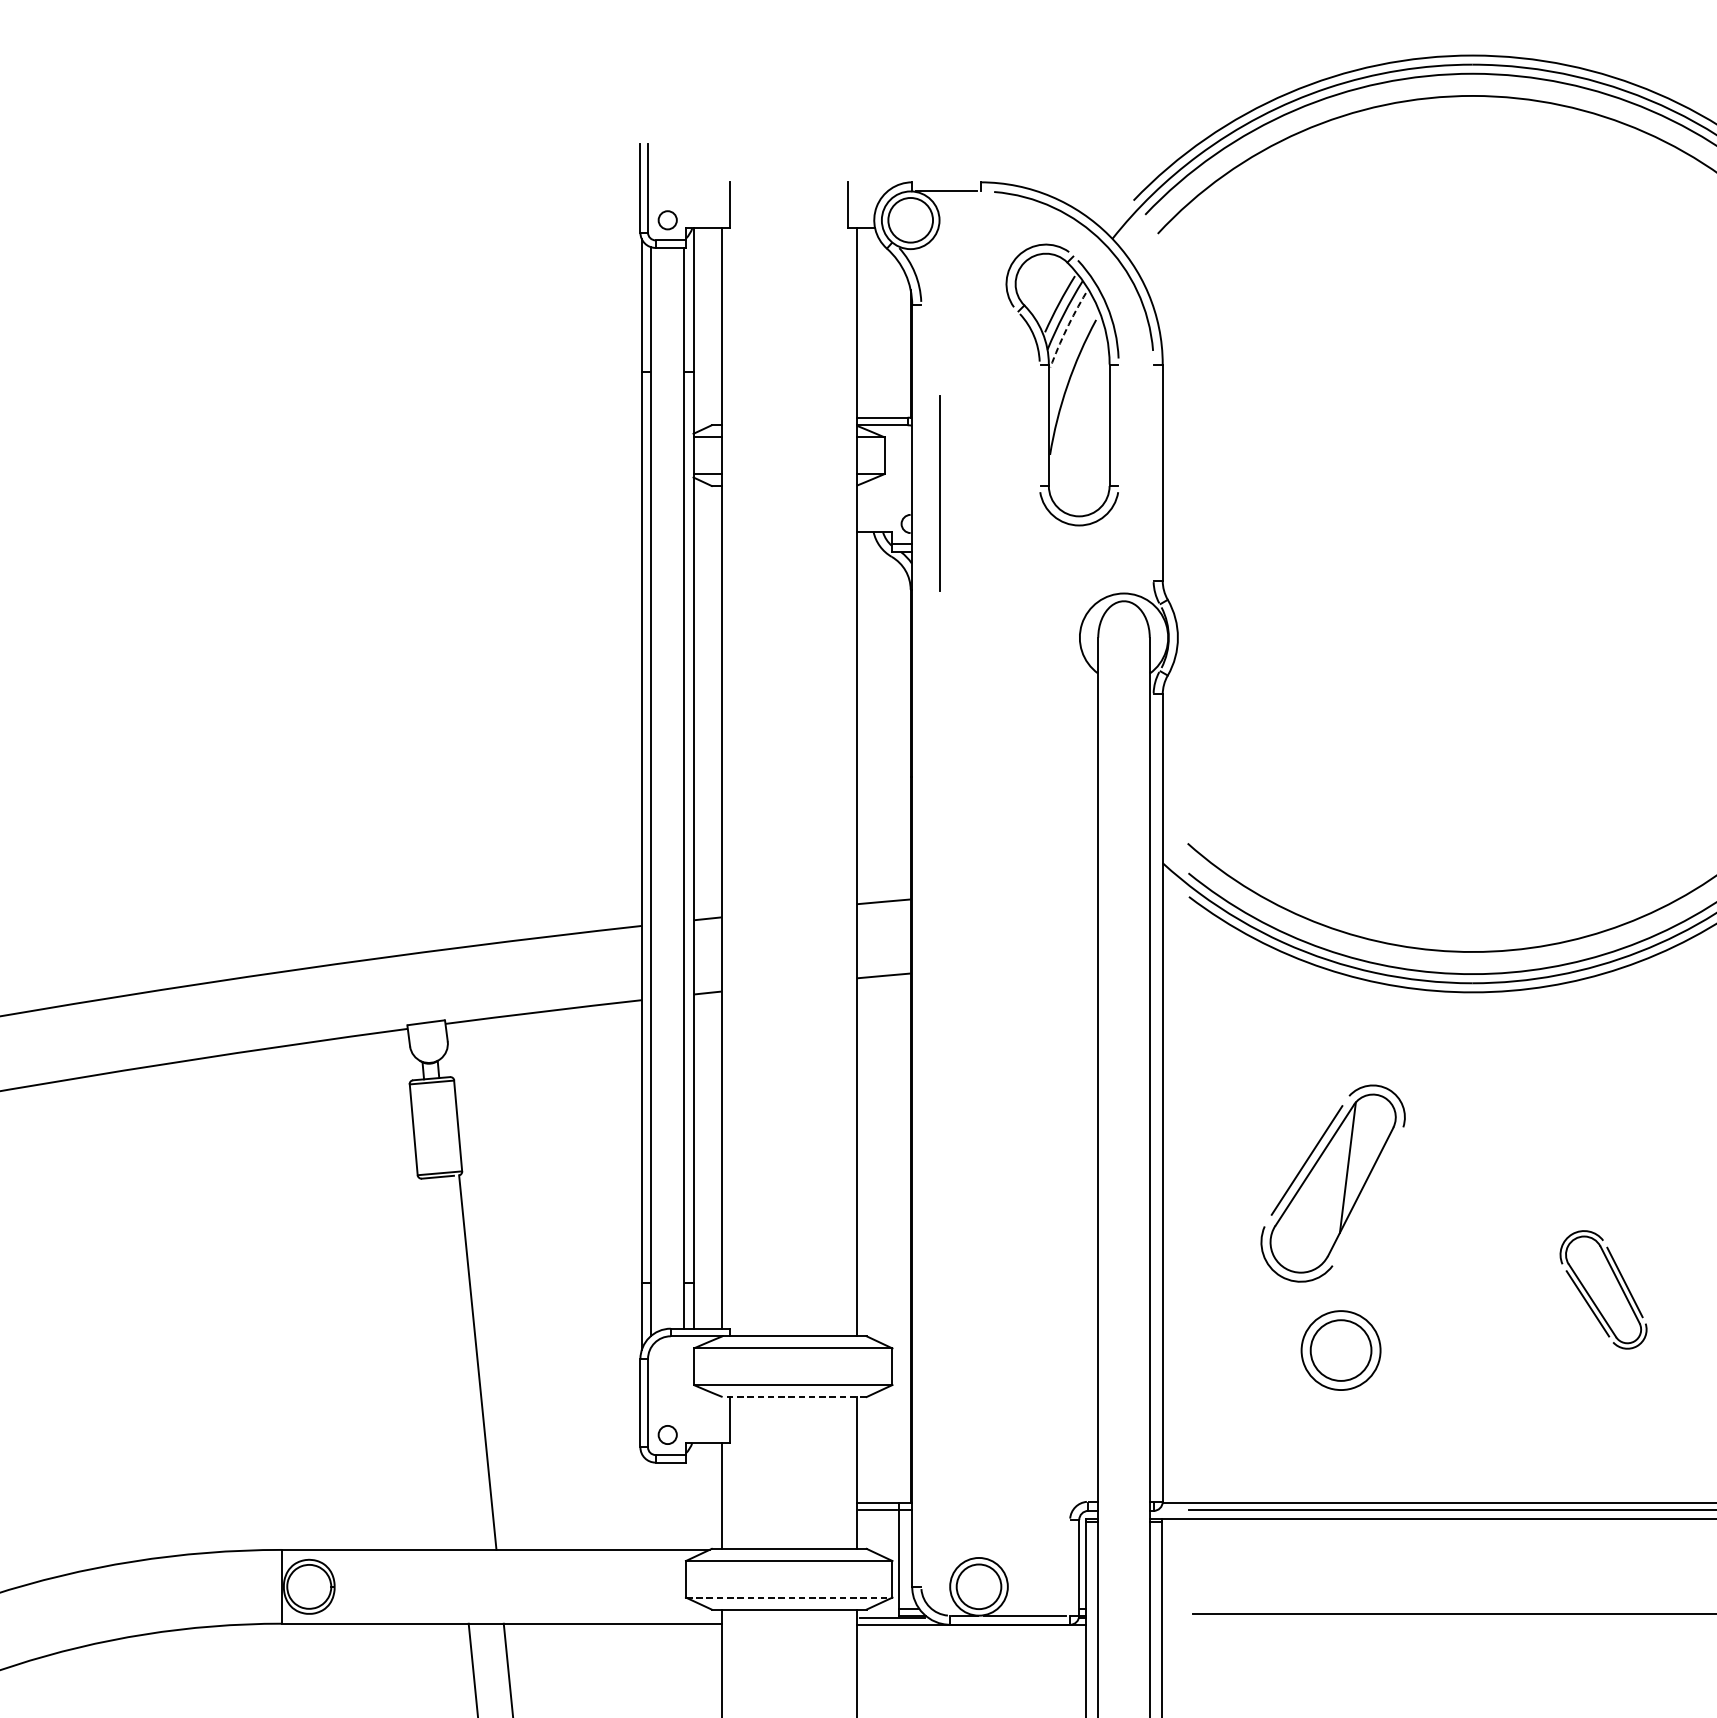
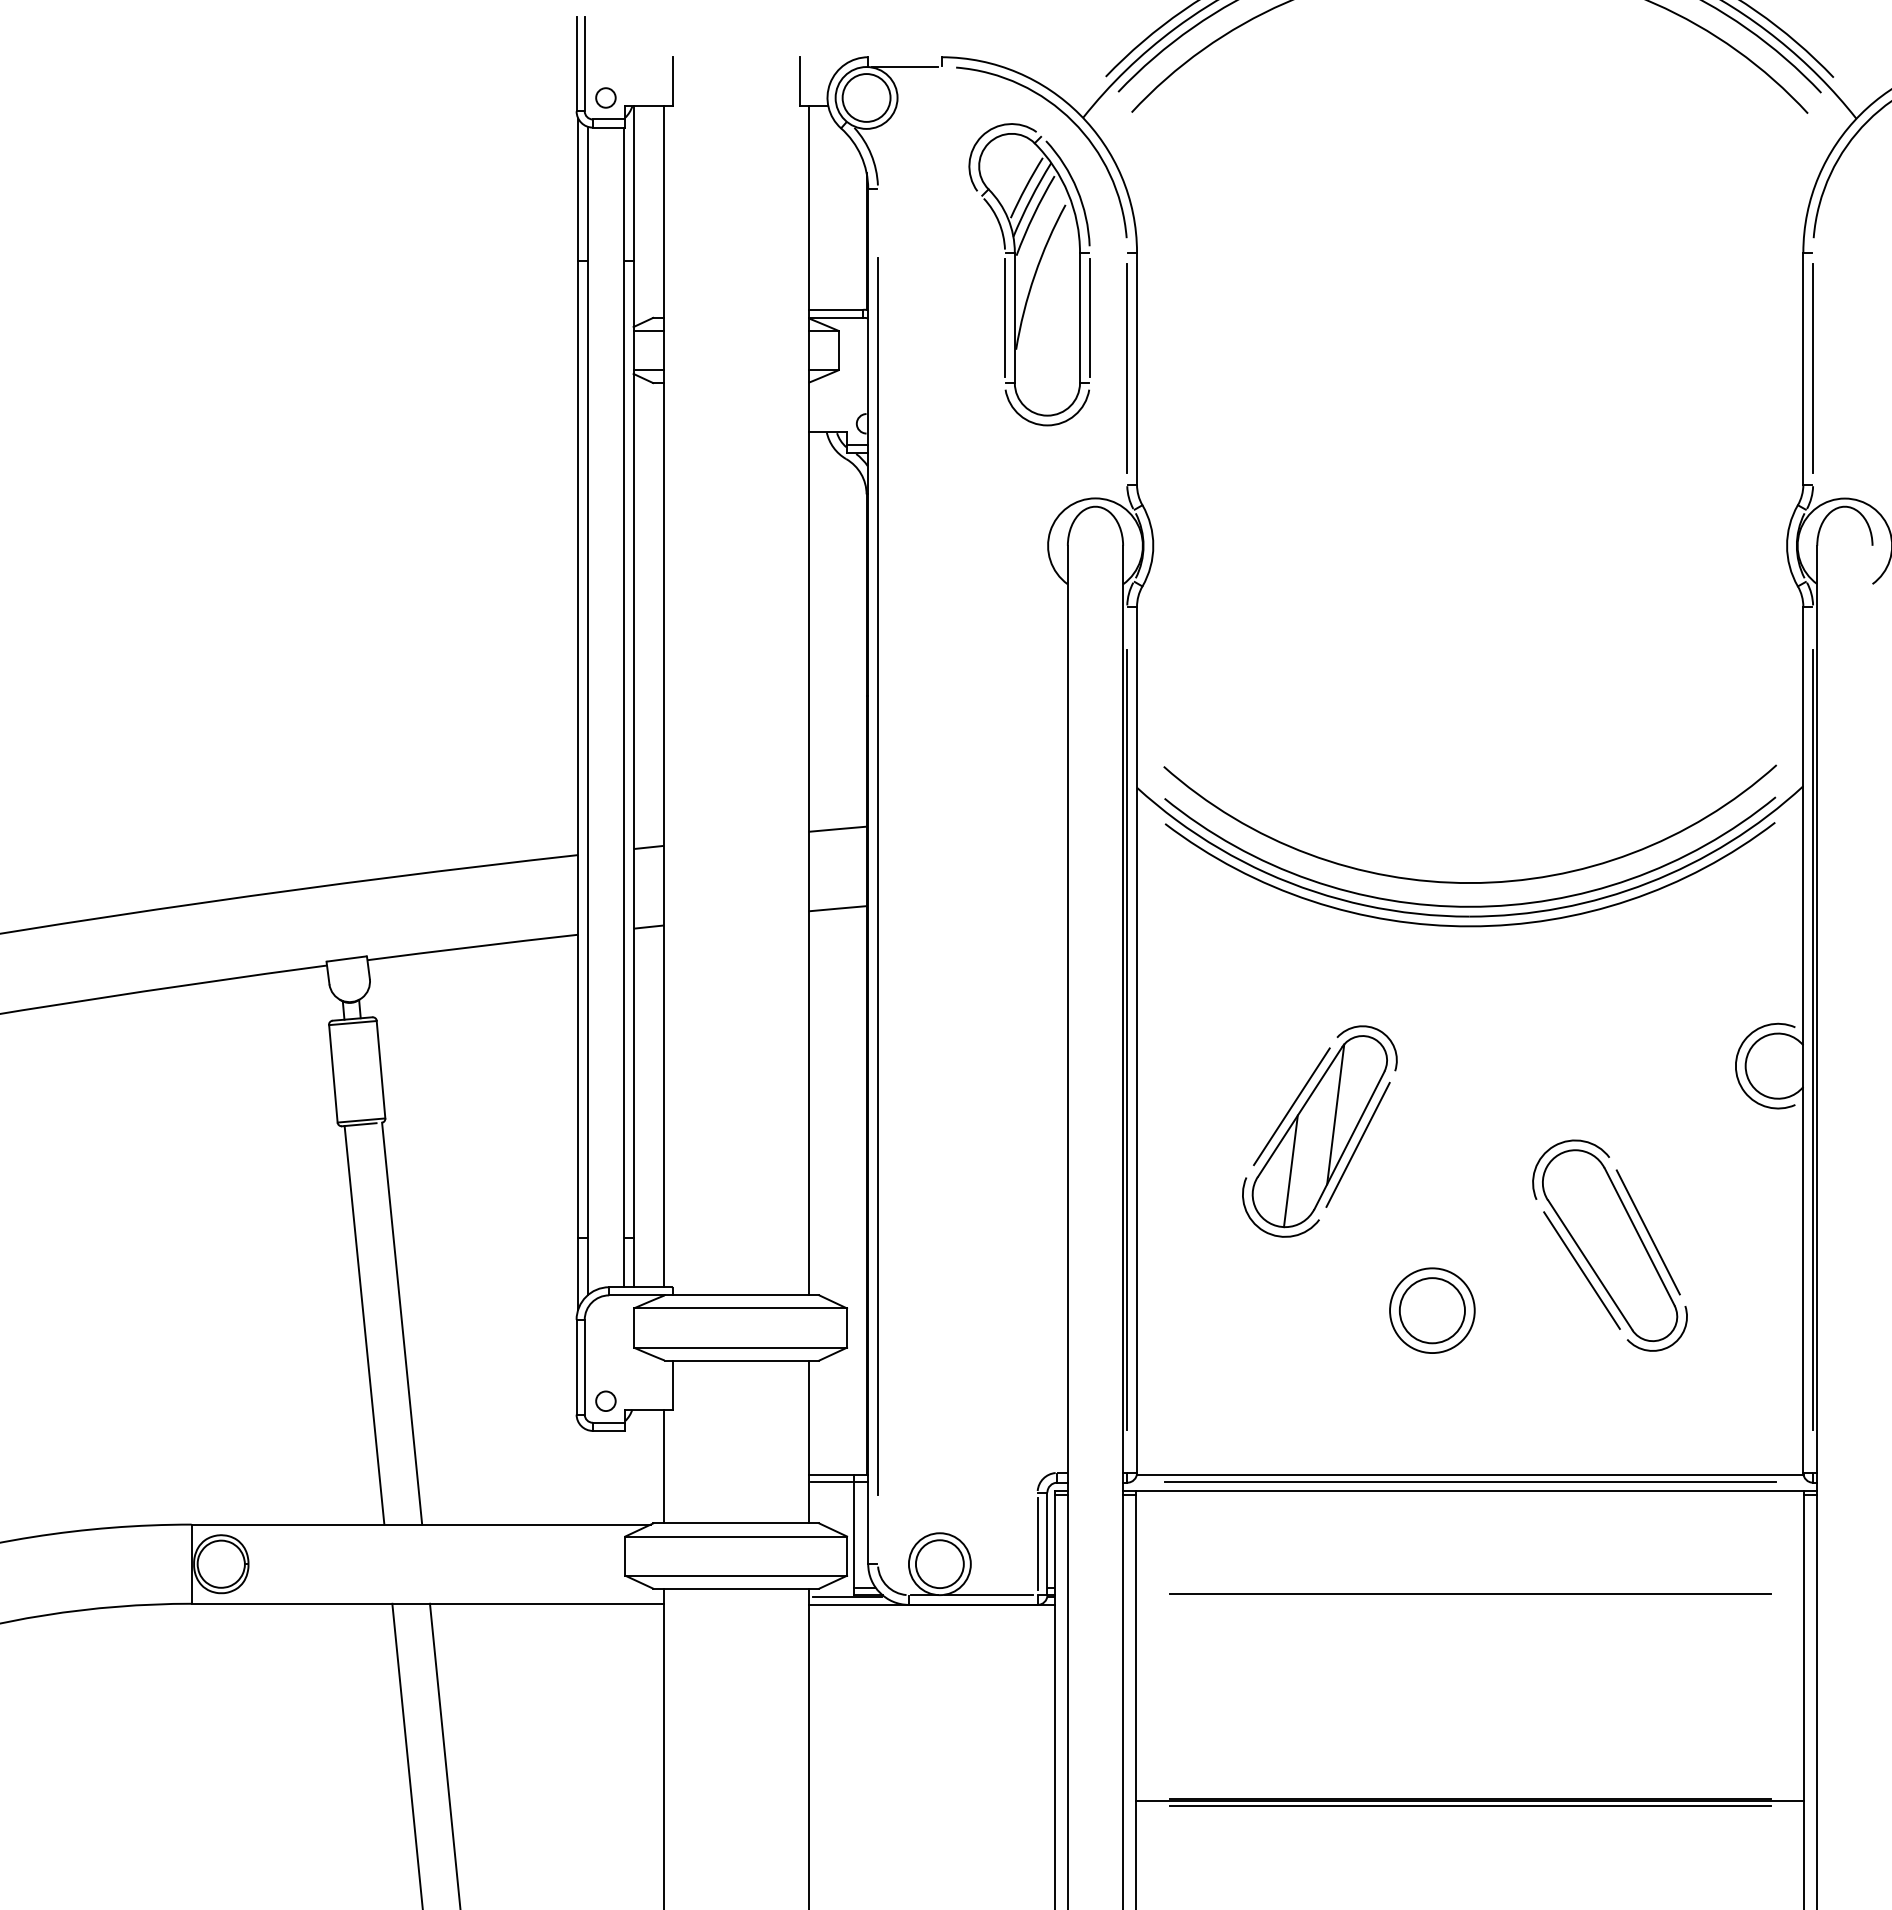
arc: (1066, 329) -> (1033, 215), dashed -> solid
line: (1040, 424) -> (1005, 317), added
line: (1118, 424) -> (1089, 317), added
line: (939, 492) -> (1126, 368), moved
line: (921, 945) -> (878, 876), added
line: (1153, 1097) -> (1127, 1039), added
line: (1368, 1195) -> (1357, 1144), added
line: (1305, 1220) -> (1290, 1171), added
part: (1603, 1289) -> (1609, 1245), size x1.67
part: (1341, 1350) -> (1432, 1310), moved
line: (442, 1363) -> (364, 1324), added
line: (794, 1396) -> (741, 1360), dashed -> solid
line: (1069, 1567) -> (1037, 1543), added
line: (789, 1597) -> (736, 1575), dashed -> solid

